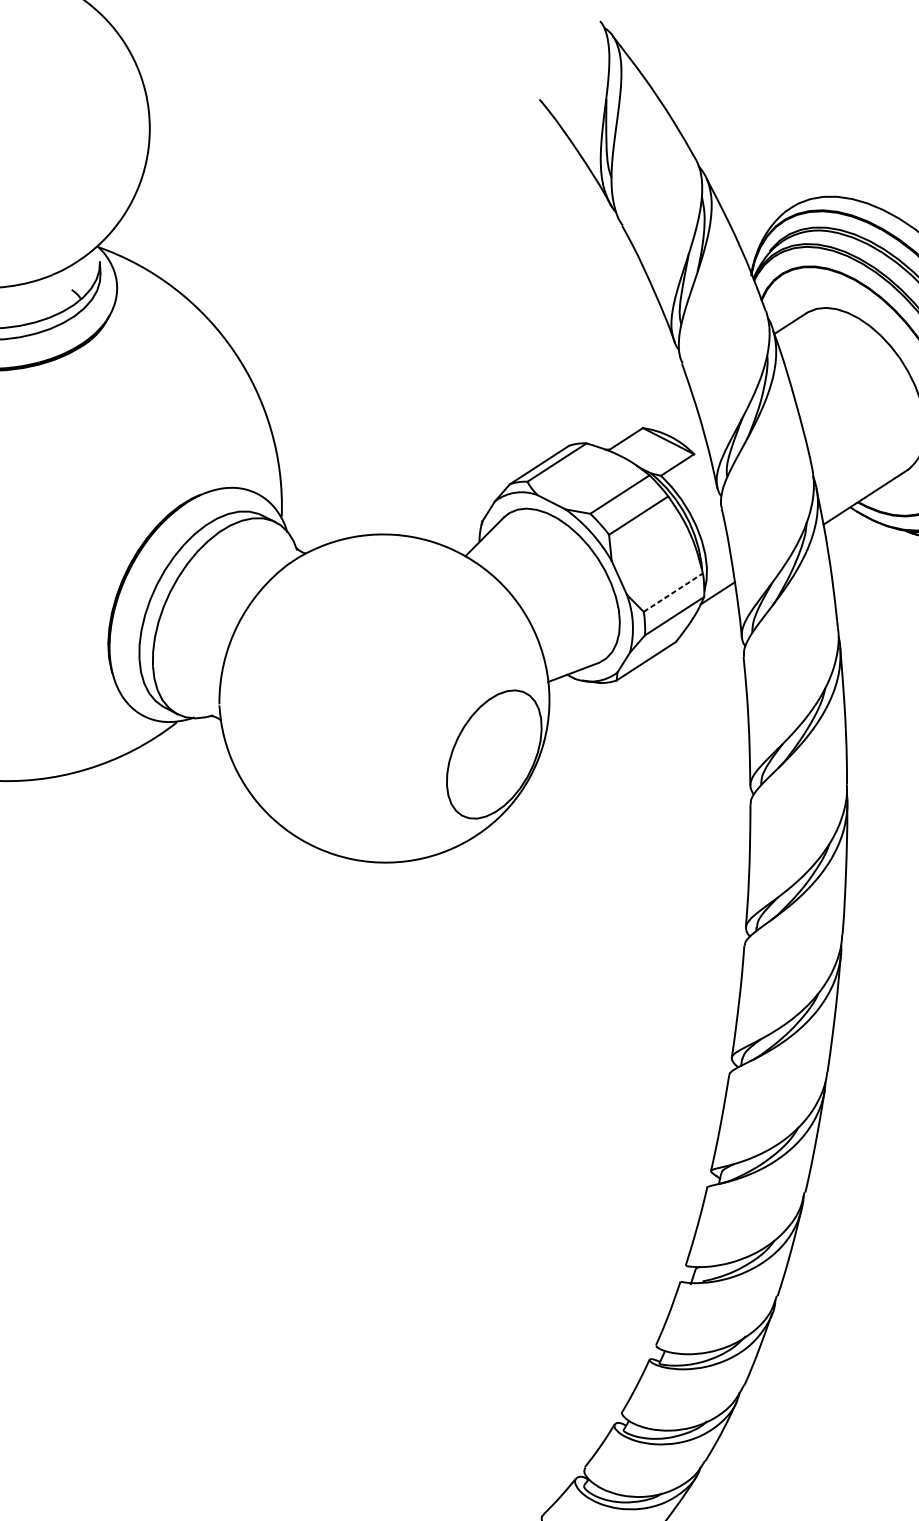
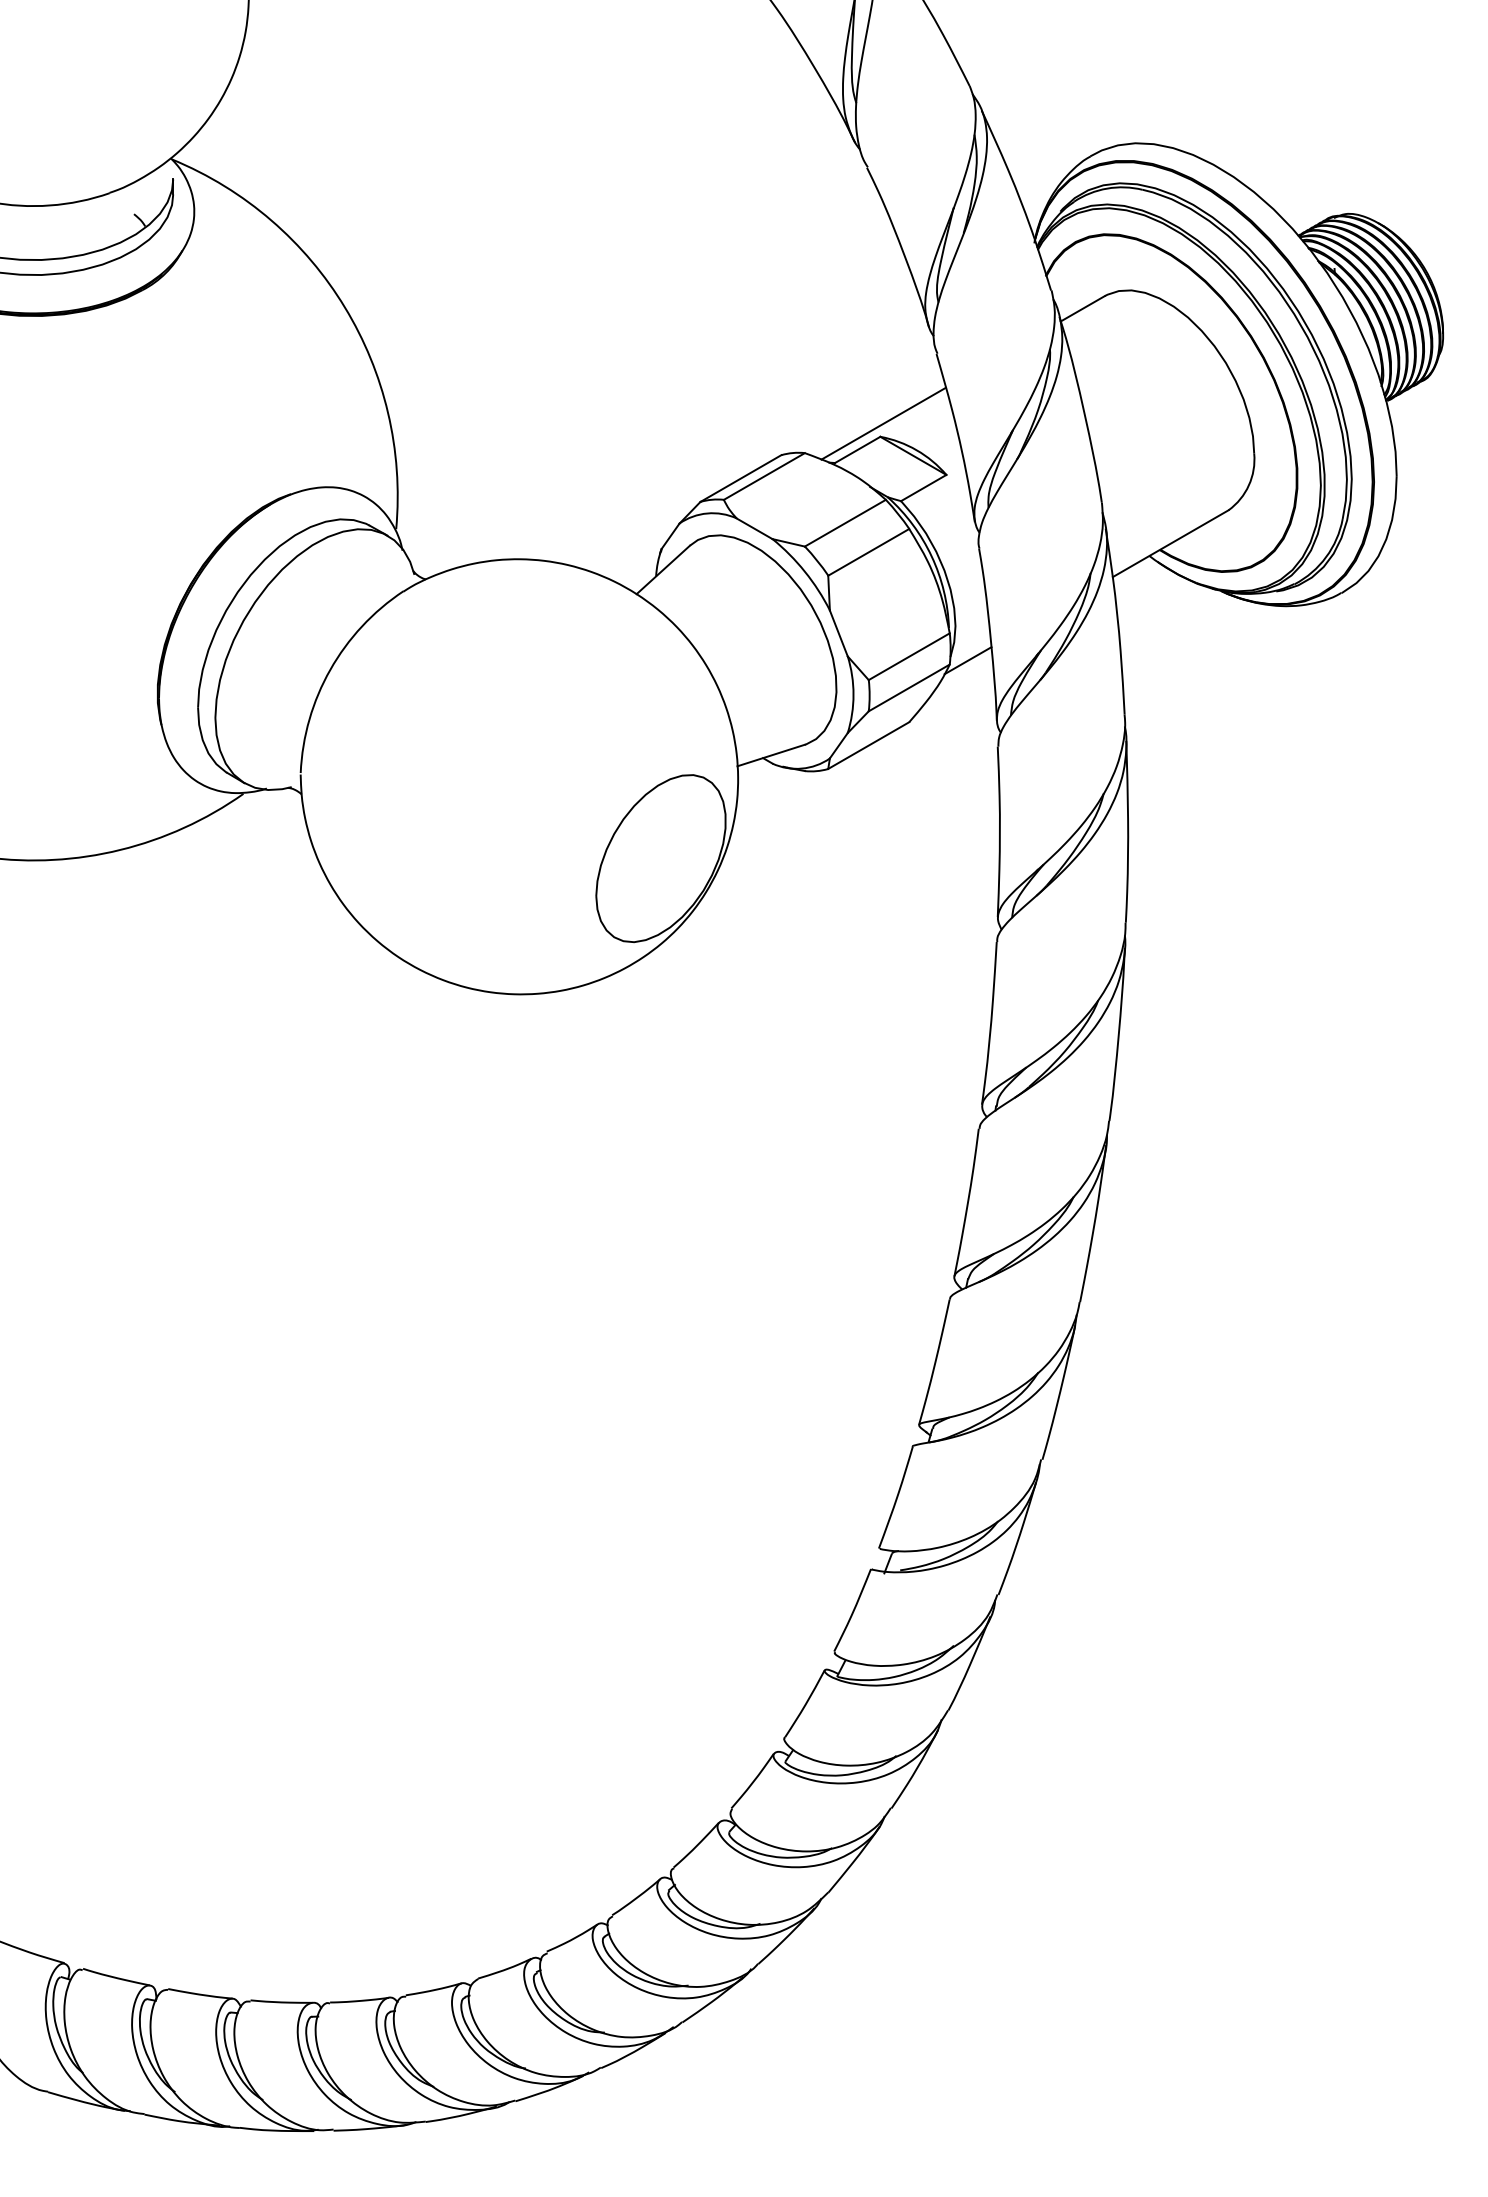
line: (644, 417) -> (883, 423), added
line: (673, 592) -> (909, 656), dashed -> solid

